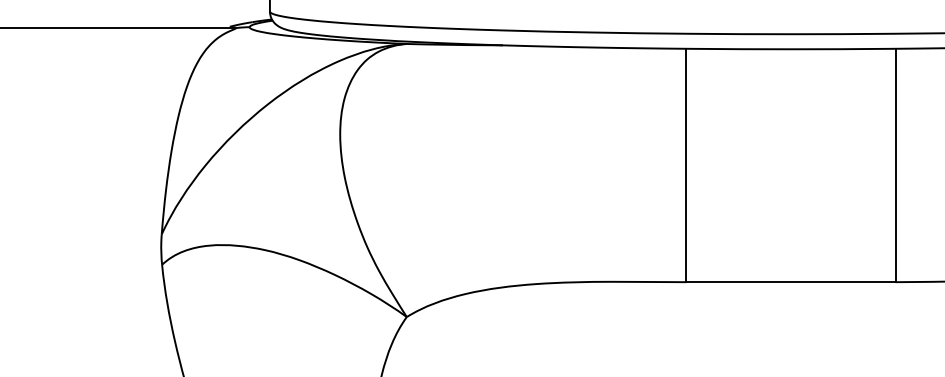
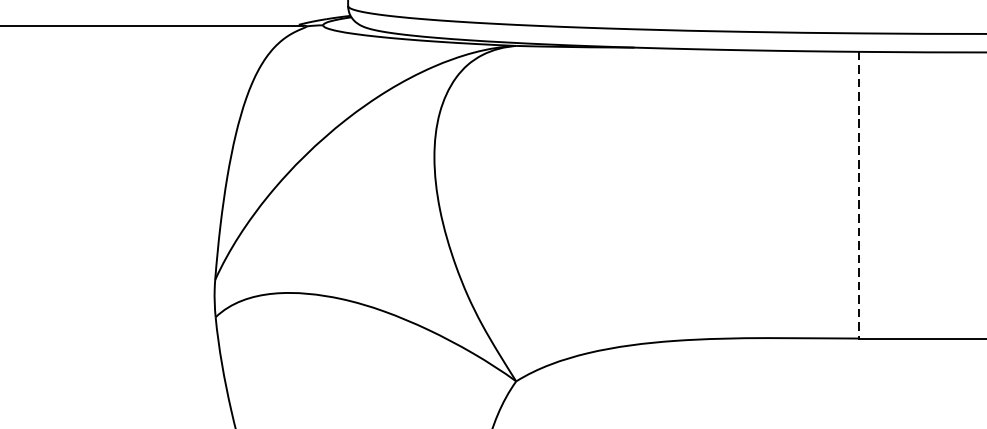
line: (686, 165) -> (859, 195), solid -> dashed

